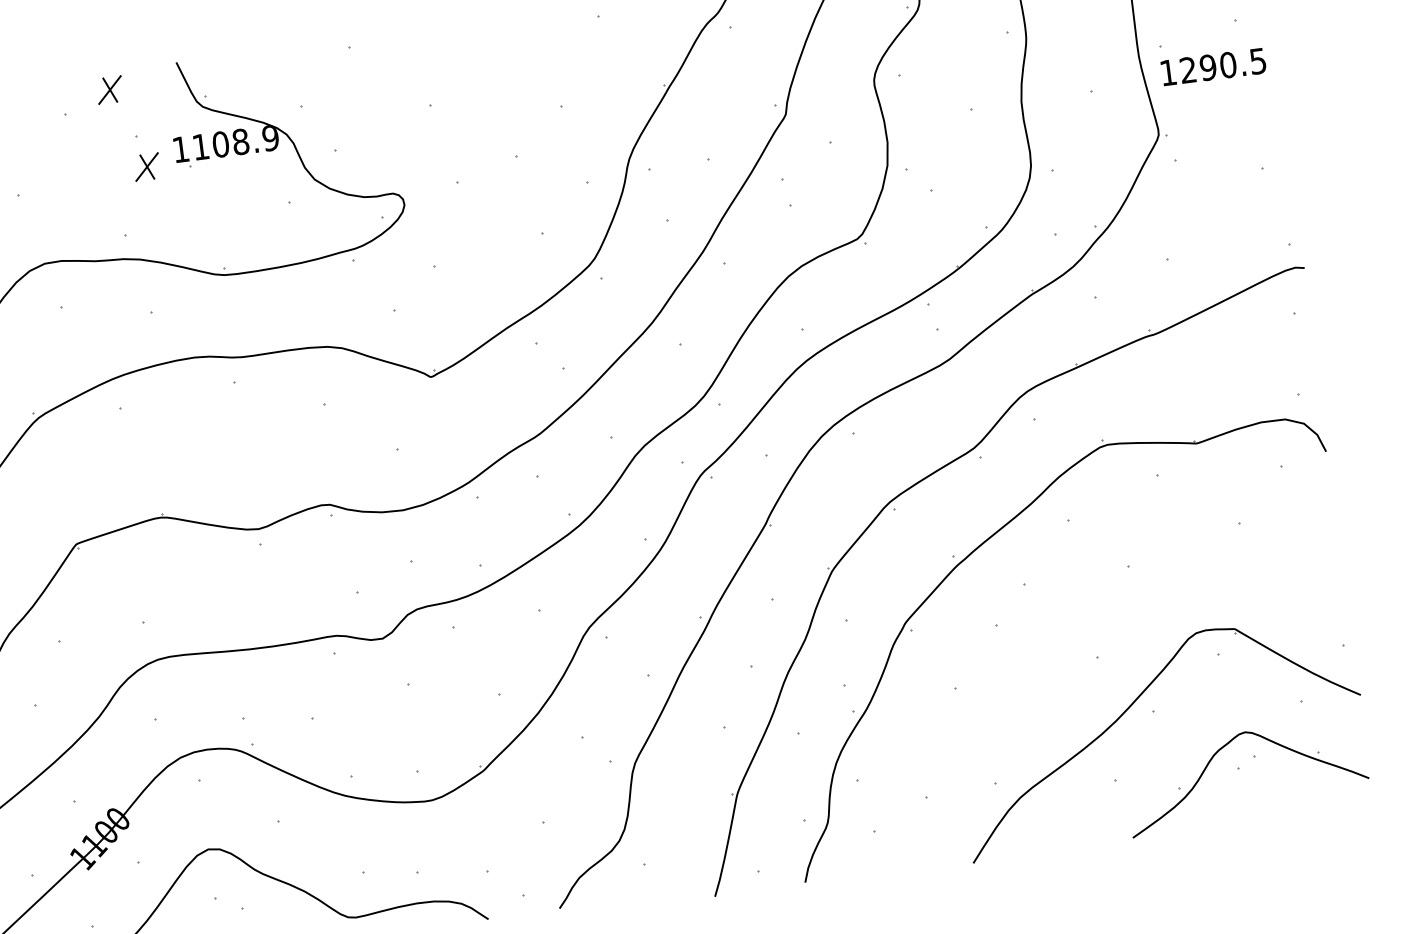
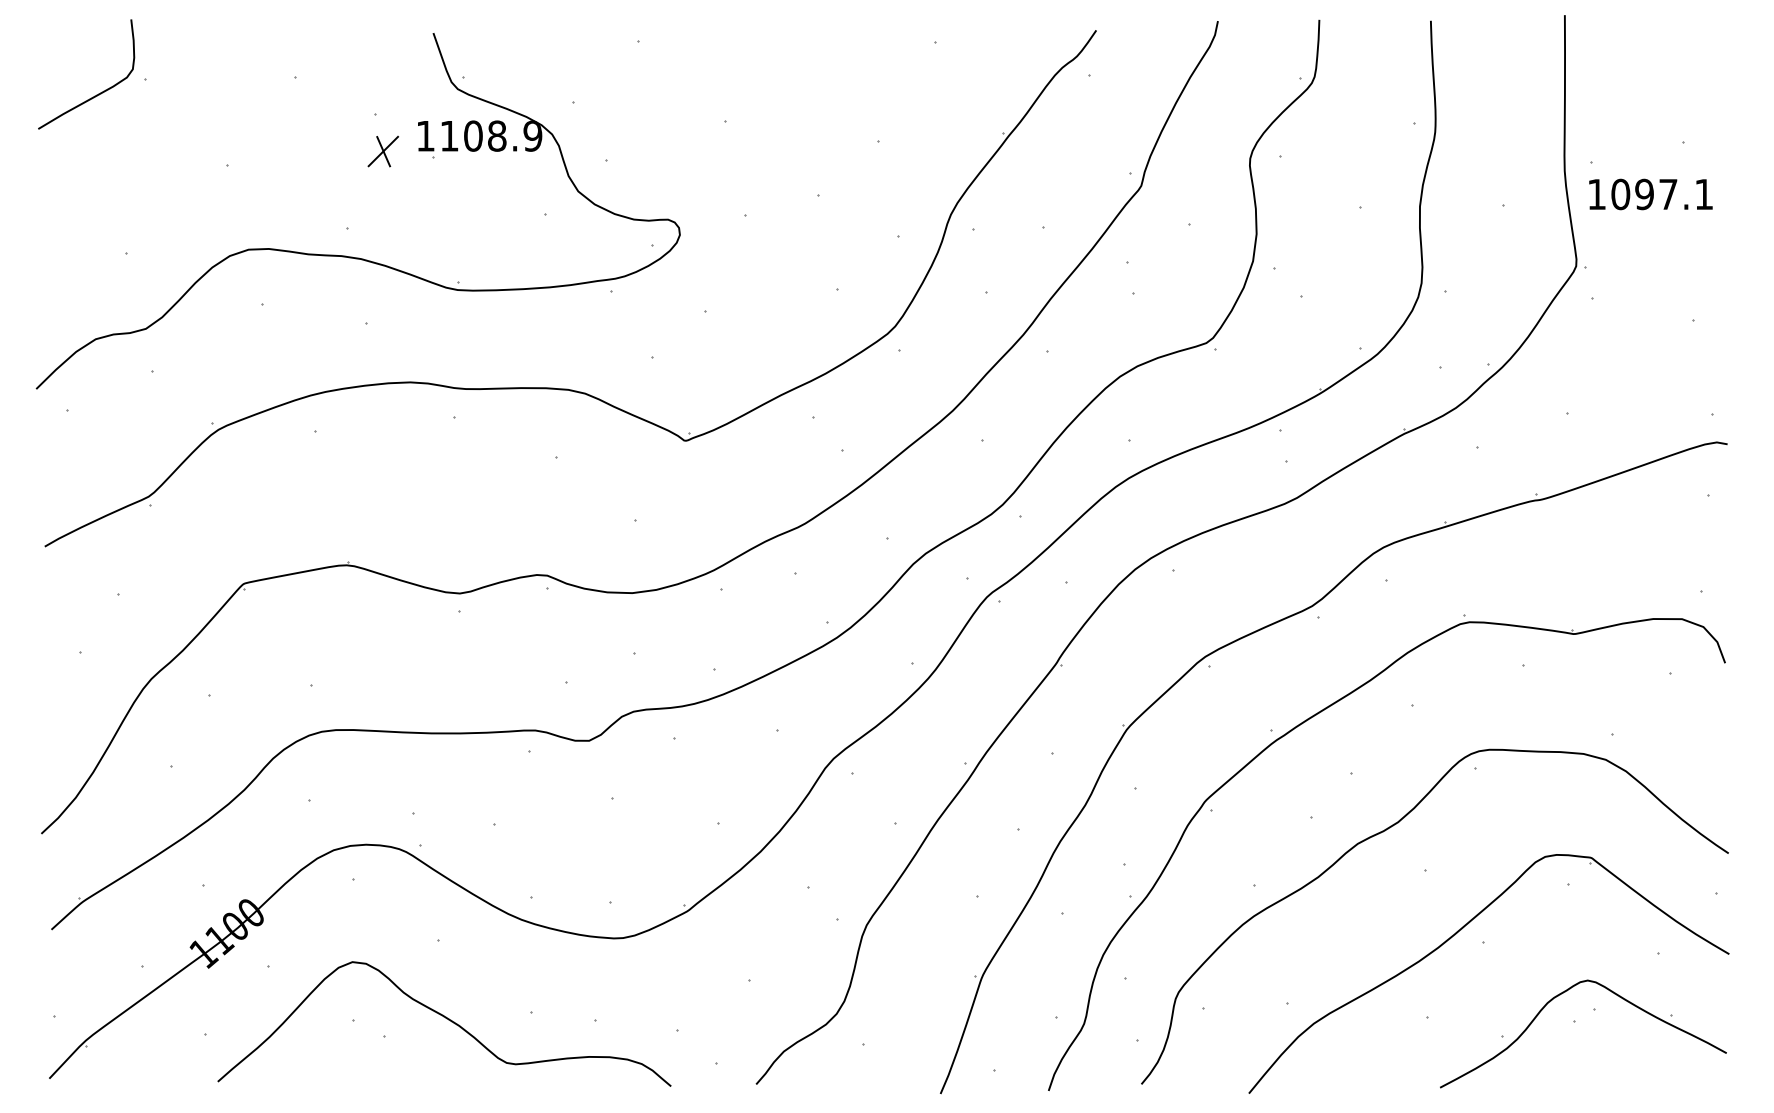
text: (1222, 65) -> (1661, 194), 1290.5 -> 1097.1
part: (109, 90) -> (350, 55), removed
curve: (1059, 629) -> (1385, 831), added

